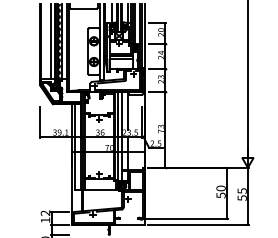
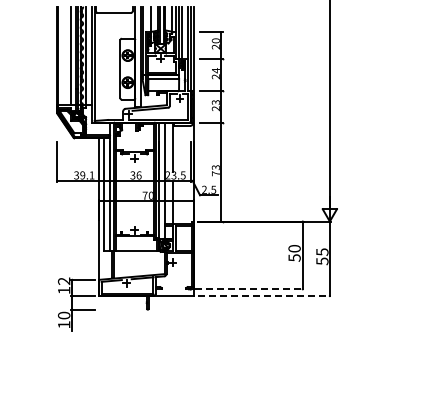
line: (186, 219) -> (249, 289), solid -> dashed
line: (198, 224) -> (265, 296), solid -> dashed

